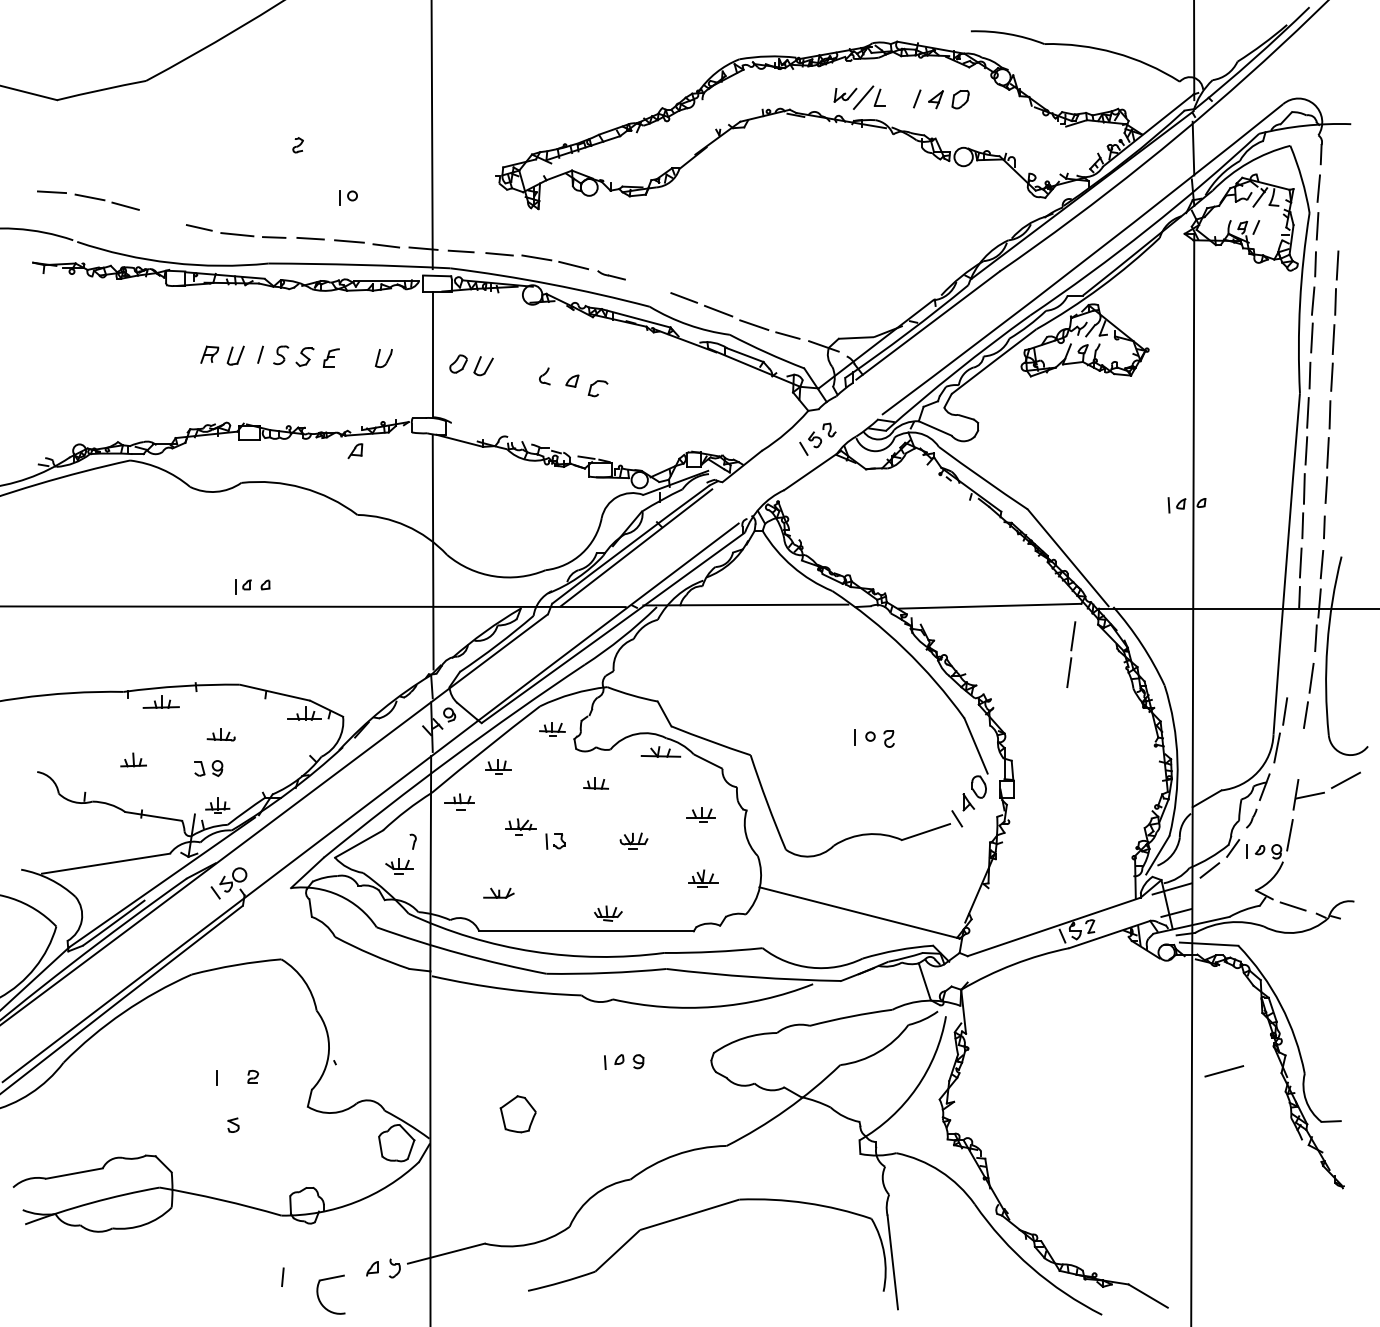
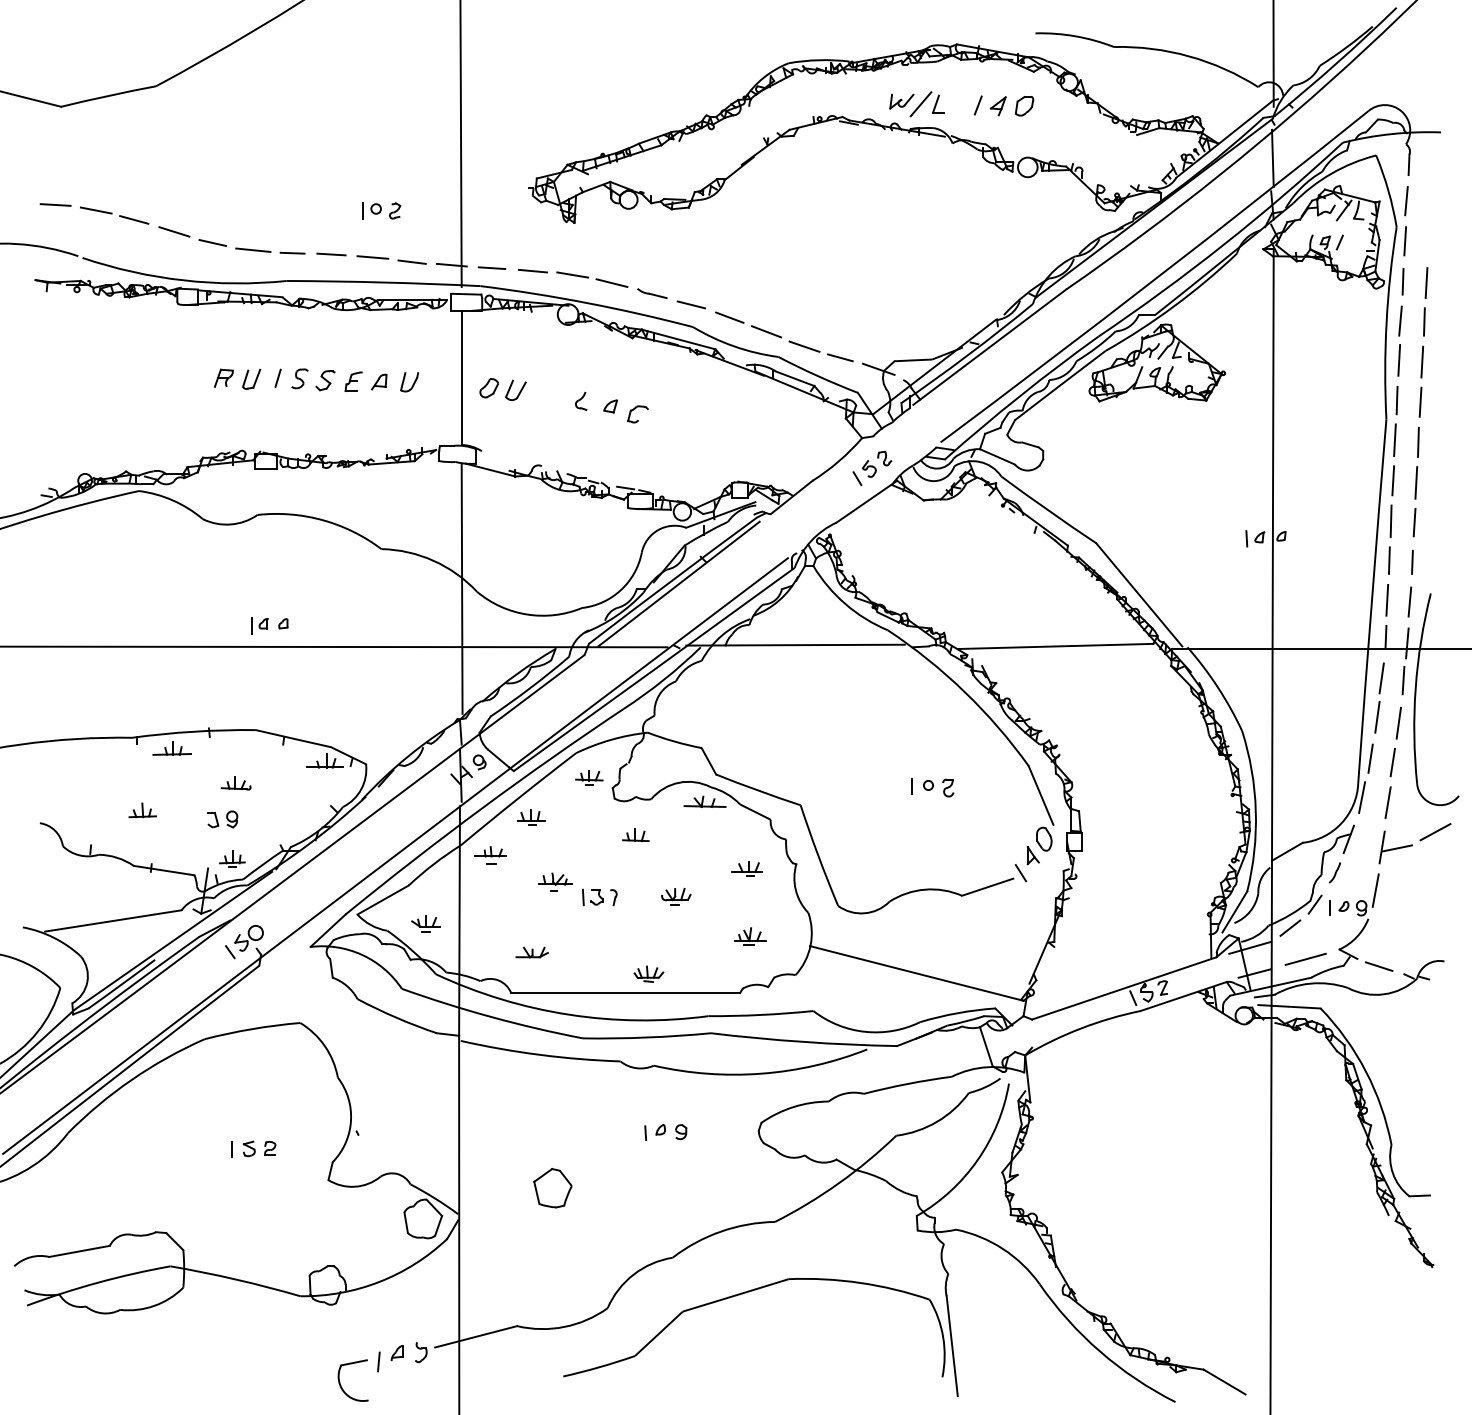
part: (298, 144) -> (395, 210), moved
line: (163, 217) -> (174, 231), added
line: (648, 285) -> (691, 304), added
part: (355, 450) -> (379, 381), moved
part: (1071, 654) -> (1379, 697), moved
line: (1300, 752) -> (1387, 802), added
part: (412, 841) -> (613, 897), moved
line: (1224, 1070) -> (1305, 958), moved
part: (232, 1124) -> (248, 1148), moved
line: (282, 1276) -> (378, 1361), moved

